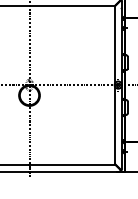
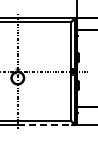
line: (74, 171) -> (45, 125), solid -> dashed

